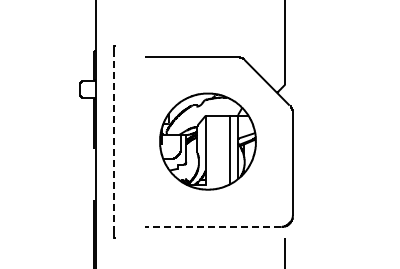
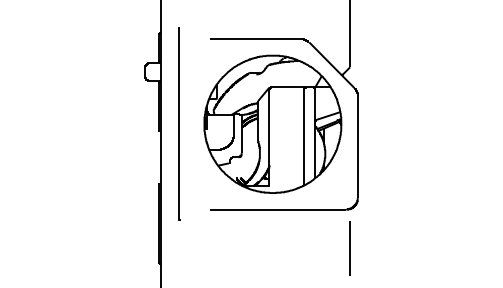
line: (113, 140) -> (178, 123), dashed -> solid
part: (207, 140) -> (272, 123), size x1.43
line: (212, 226) -> (277, 209), dashed -> solid

